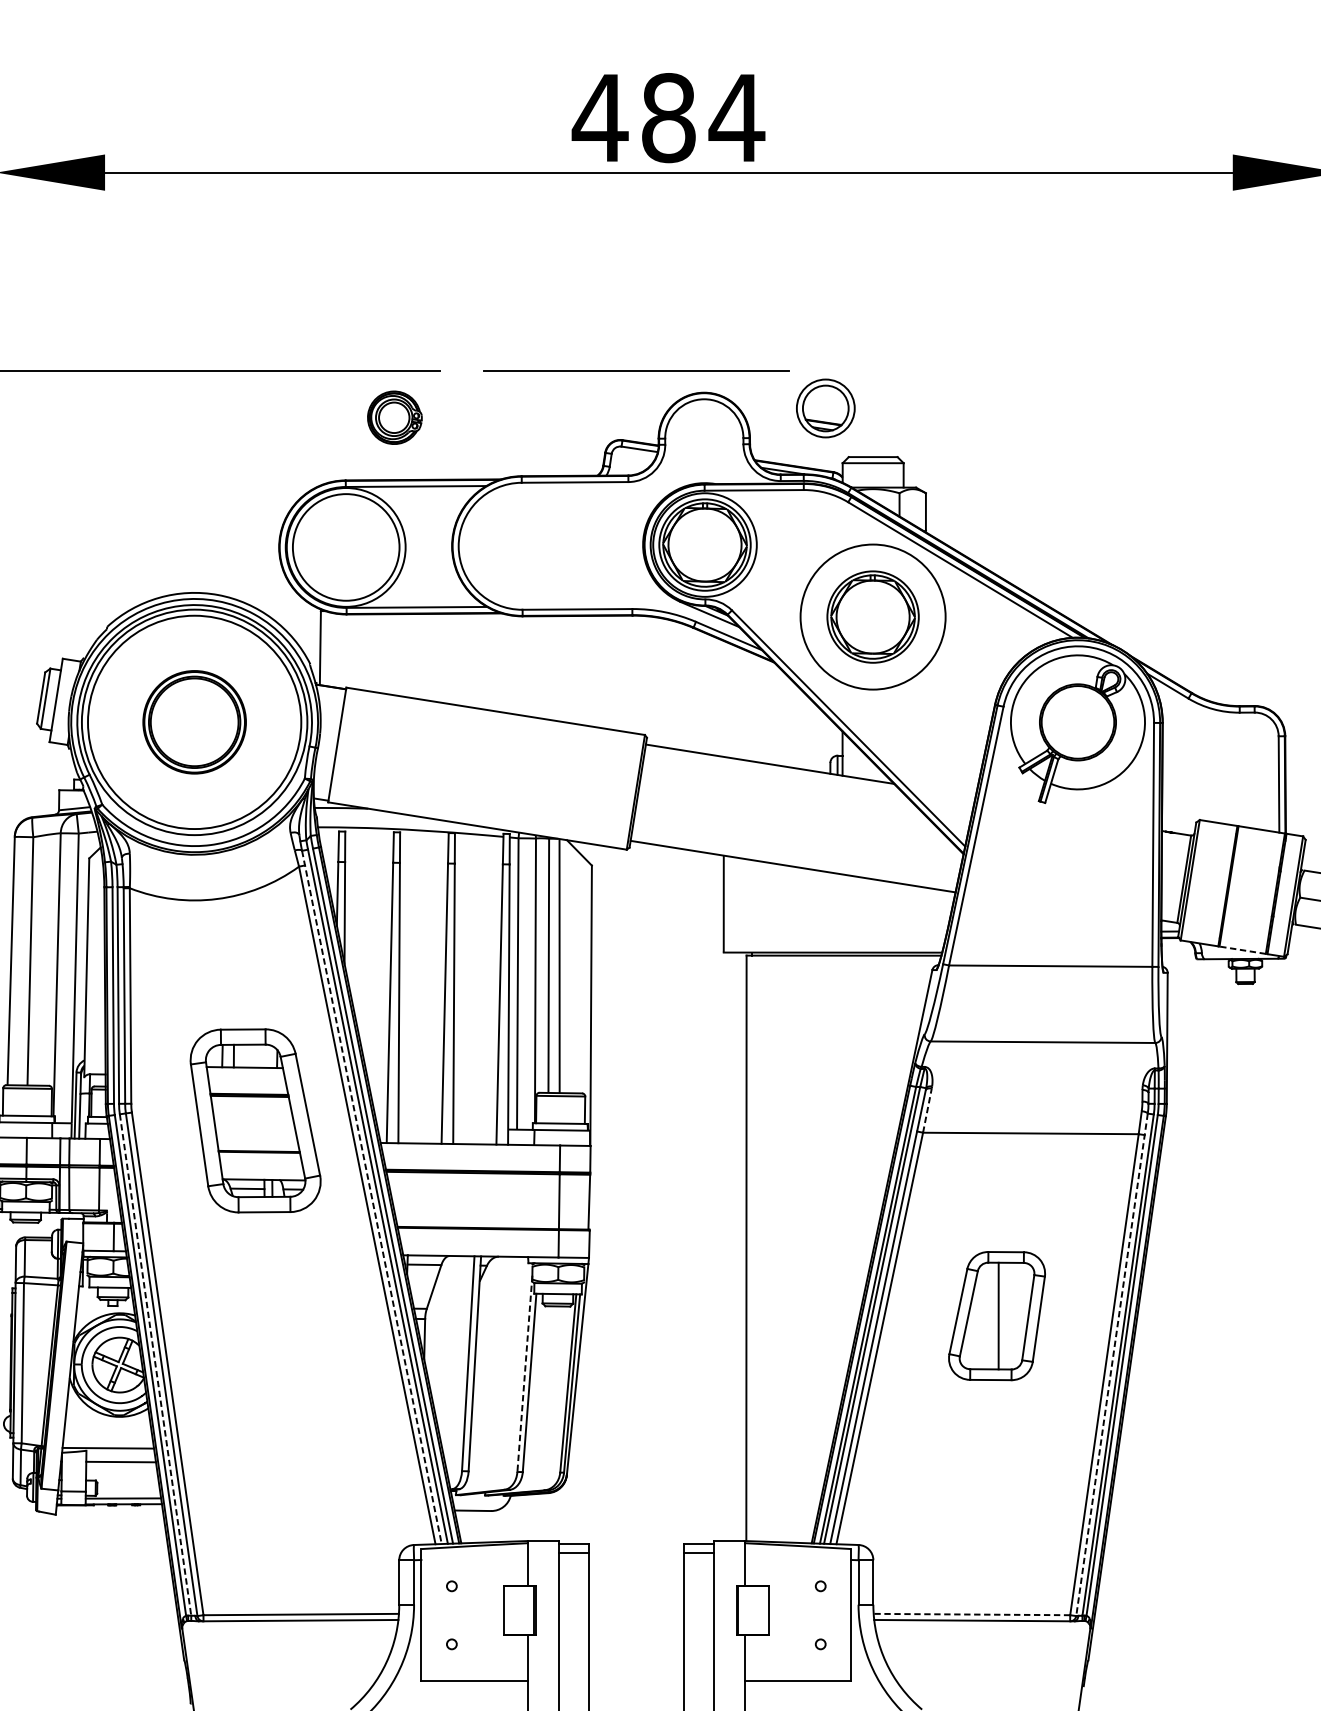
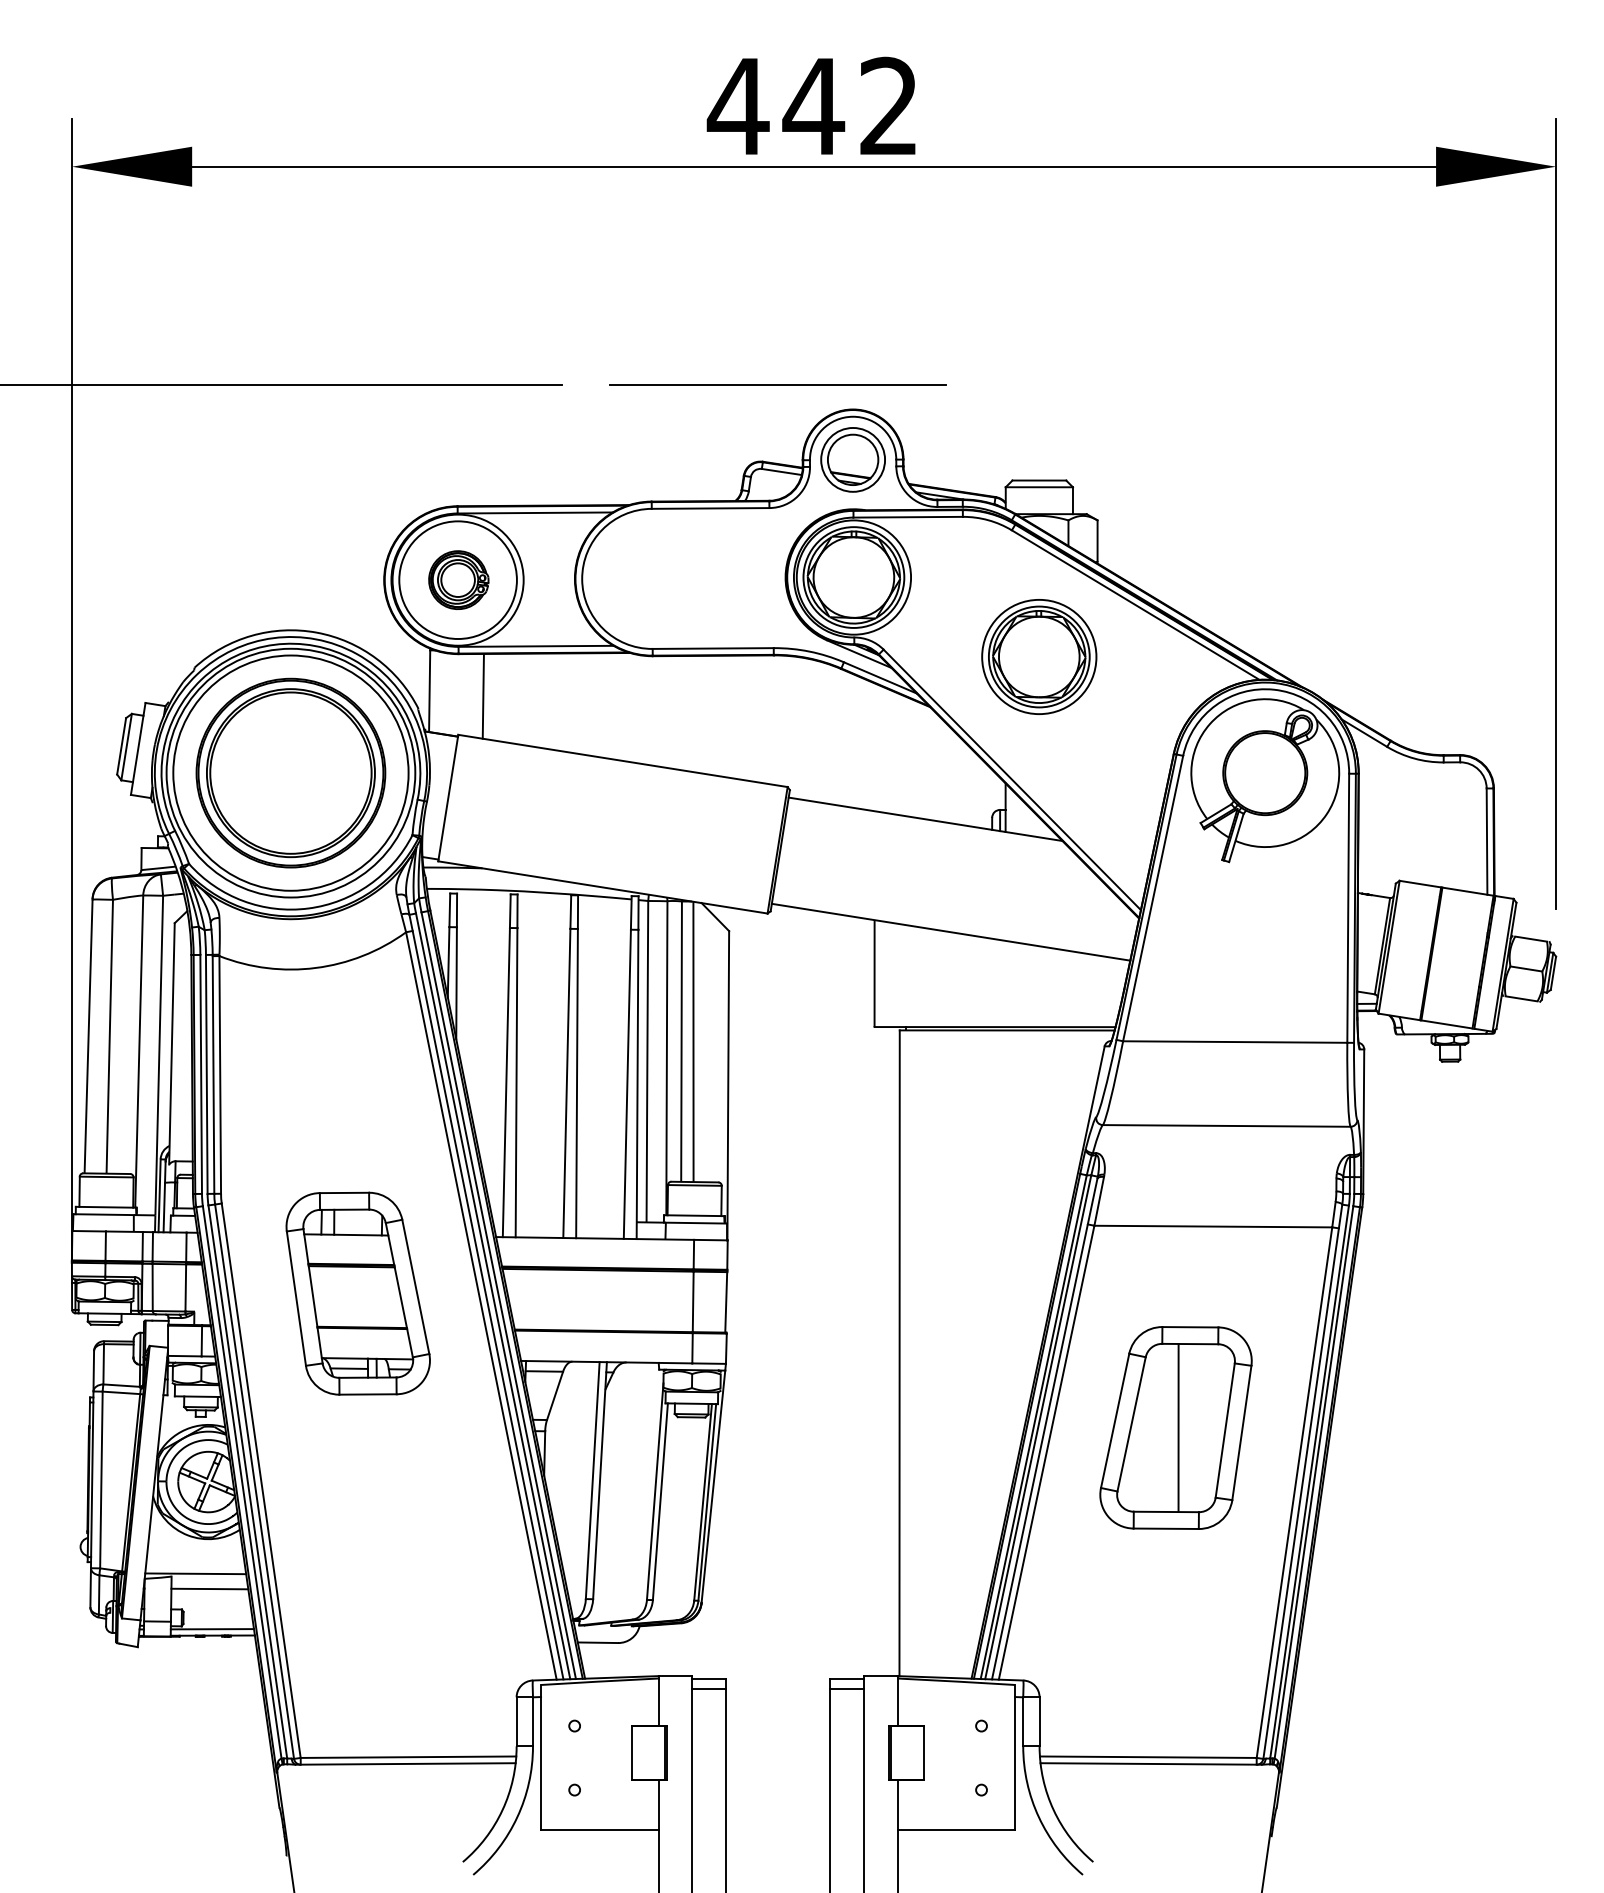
text: (702, 118) -> (851, 106), 484 -> 442
part: (825, 408) -> (852, 459), moved
part: (394, 417) -> (458, 579), moved
circle: (873, 616) -> (1039, 656), size x0.71
line: (368, 651) -> (482, 695), added
part: (194, 721) -> (290, 772), size x1.67
line: (1242, 950) -> (1446, 1024), dashed -> solid
line: (927, 1110) -> (1099, 1201), dashed -> solid
part: (254, 1120) -> (357, 1293), moved
line: (371, 1197) -> (486, 1297), dashed -> solid
part: (996, 1315) -> (1175, 1427), size x1.43
line: (1111, 1364) -> (1302, 1481), dashed -> solid
line: (155, 1365) -> (247, 1482), dashed -> solid
line: (525, 1373) -> (655, 1491), dashed -> solid
line: (971, 1614) -> (1147, 1757), dashed -> solid

